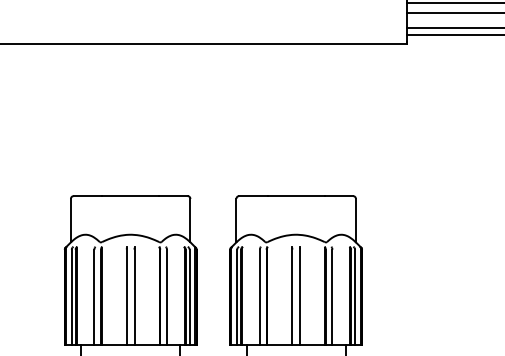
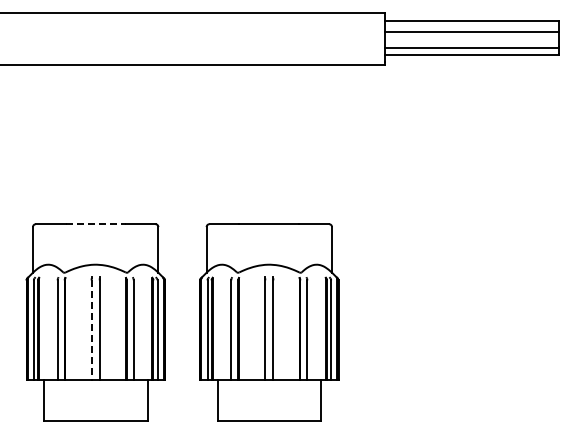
line: (130, 196) -> (95, 224), solid -> dashed
line: (126, 297) -> (91, 330), solid -> dashed

